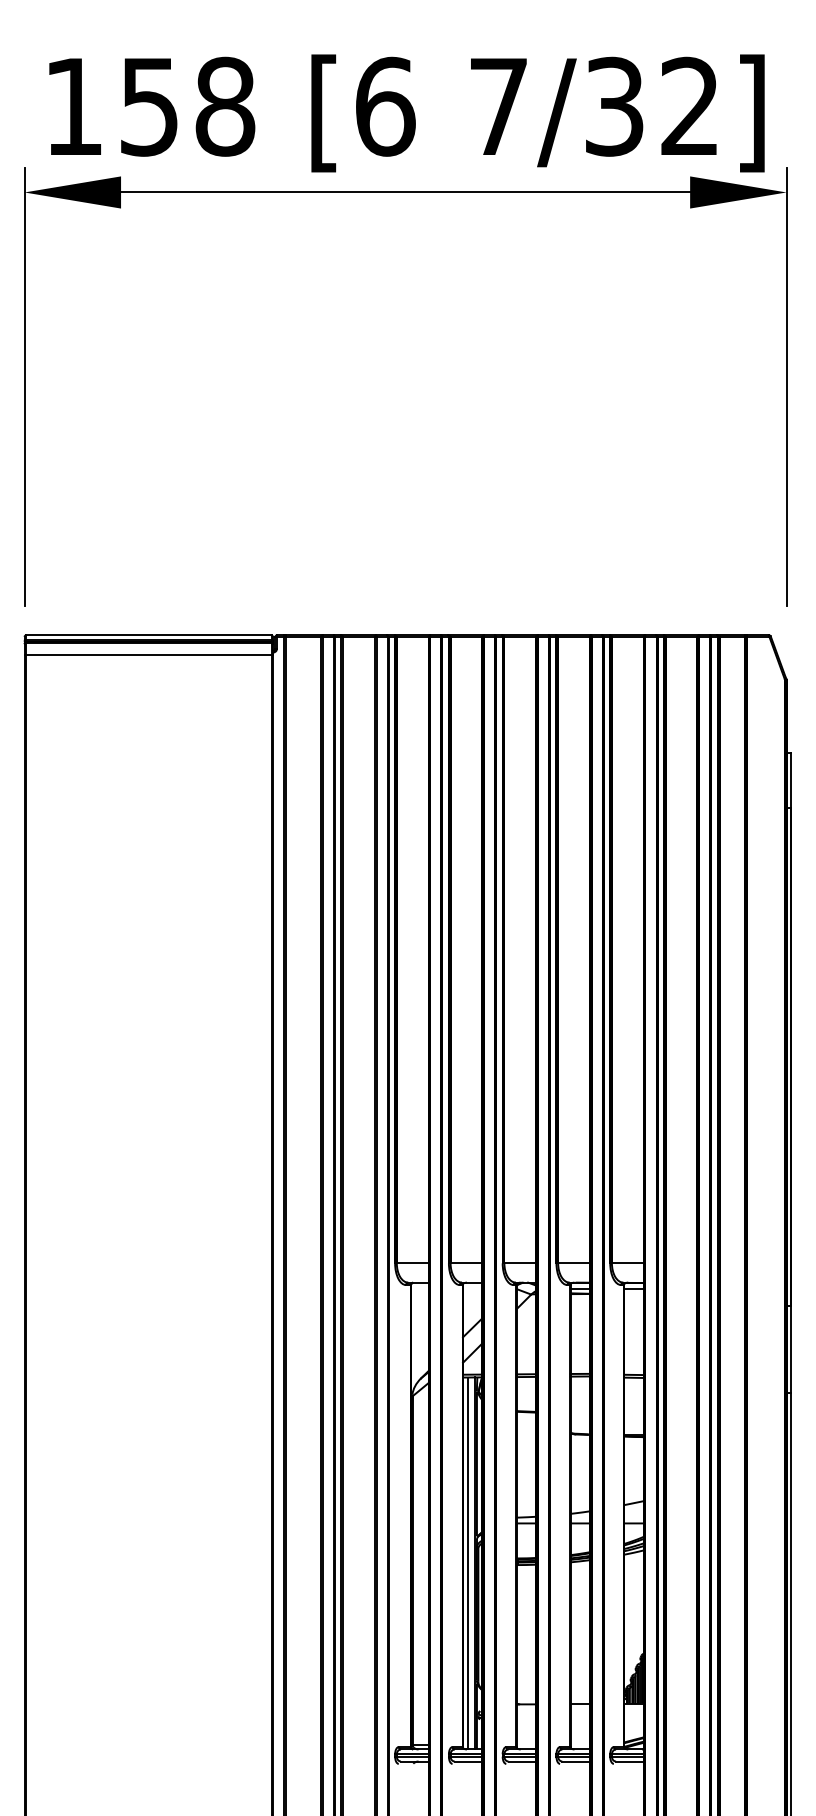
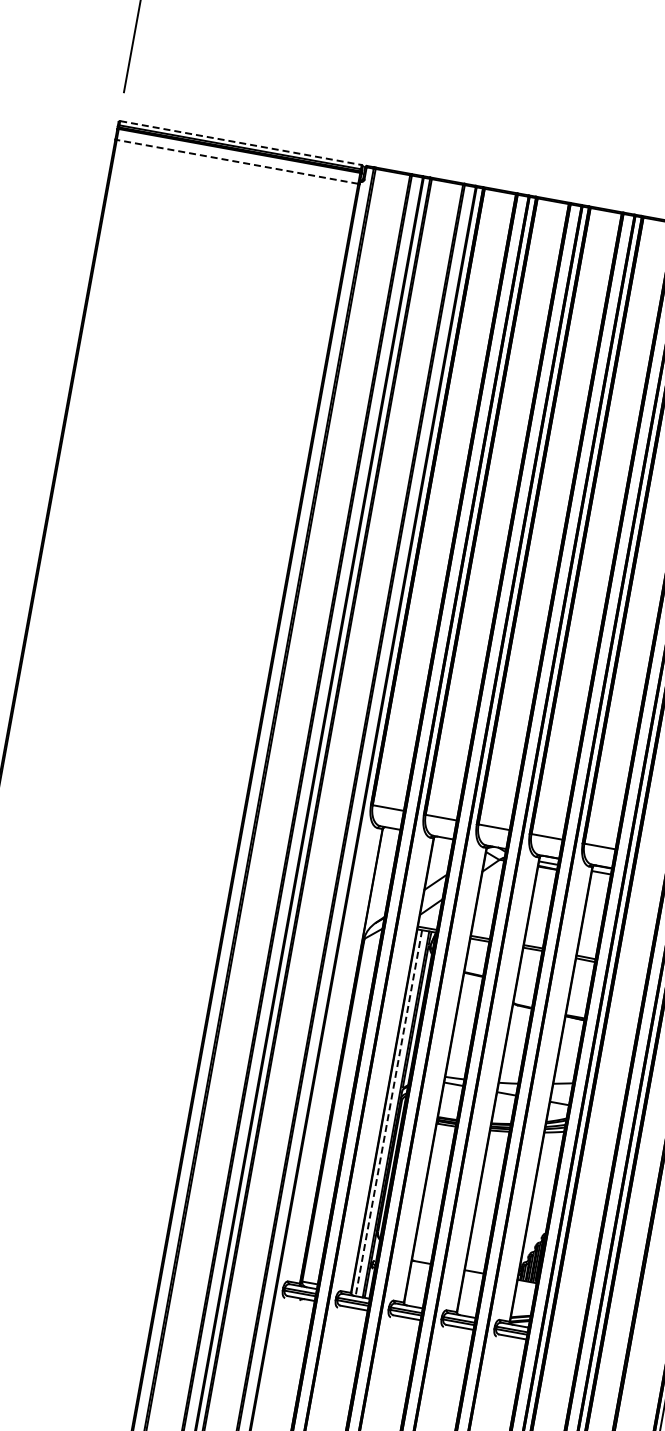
line: (148, 635) -> (240, 143), solid -> dashed
line: (148, 654) -> (237, 161), solid -> dashed
line: (467, 1563) -> (388, 1113), solid -> dashed

